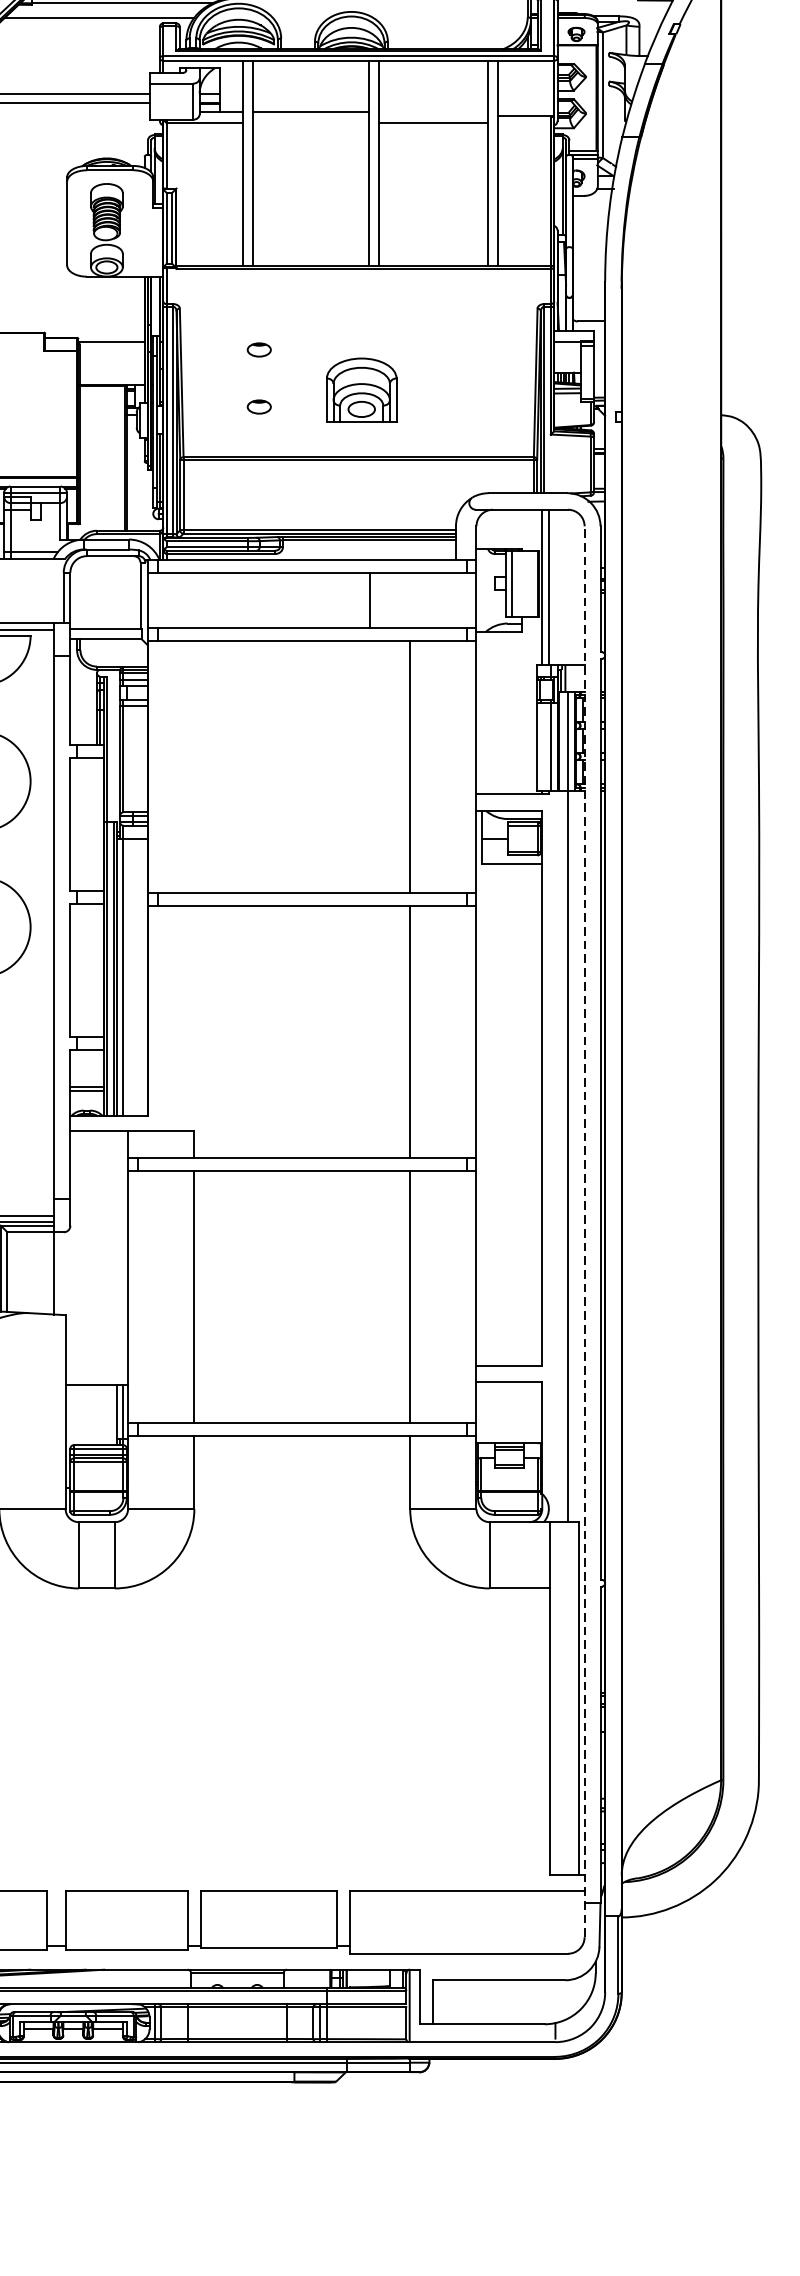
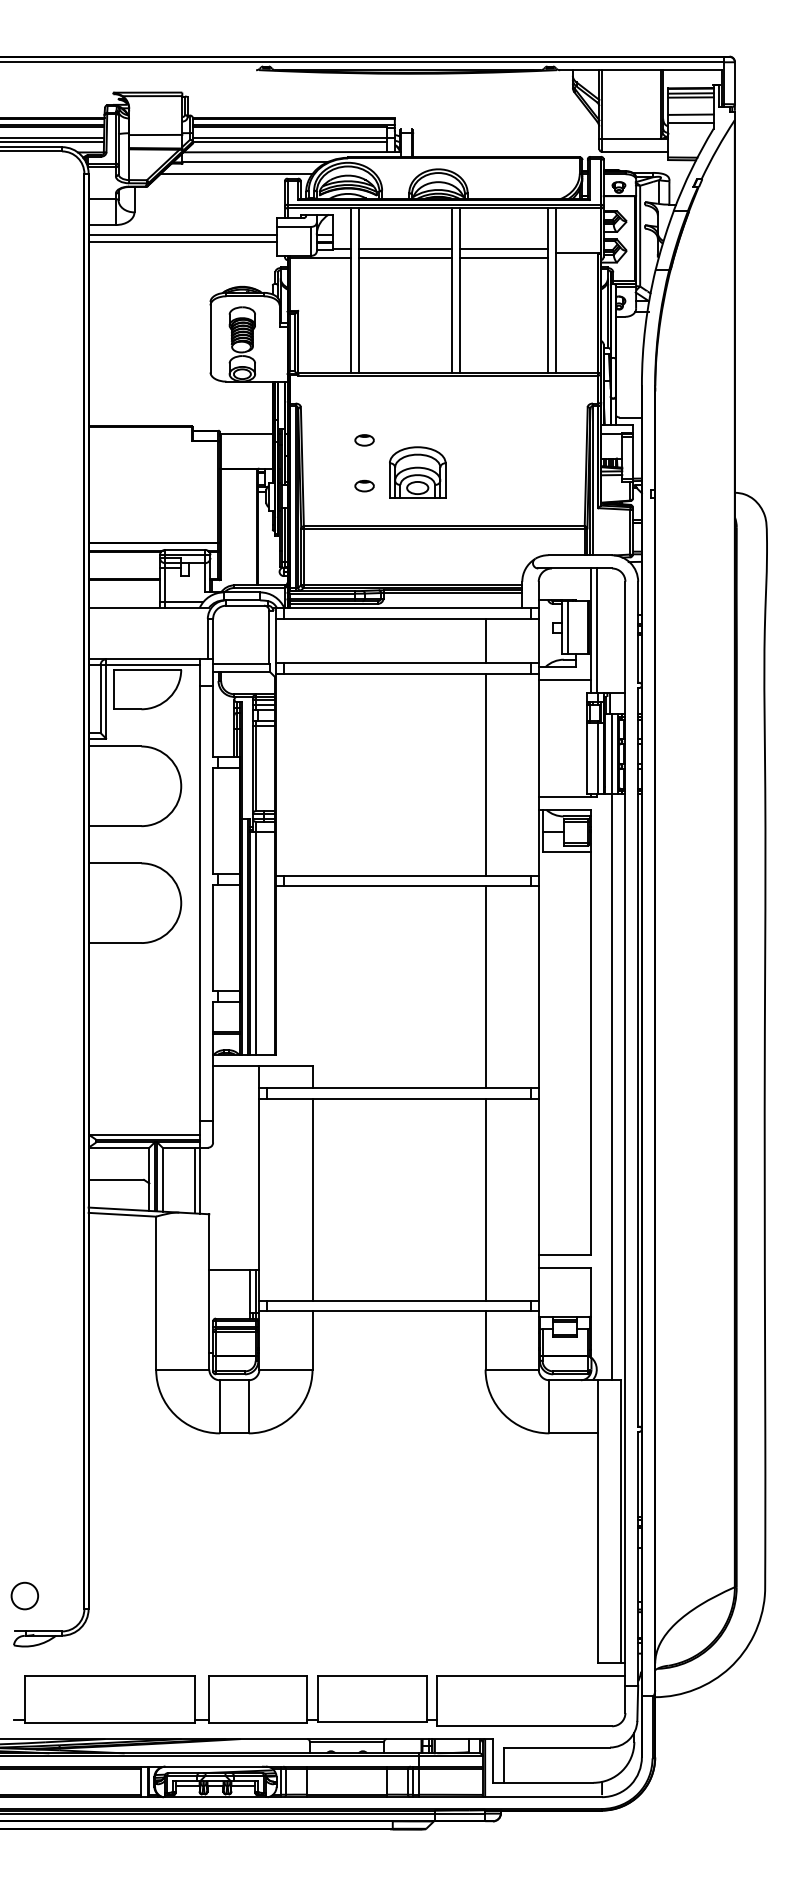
line: (432, 111) -> (503, 249), added
line: (310, 123) -> (405, 258), added
part: (361, 390) -> (417, 472), moved
line: (370, 599) -> (485, 640), moved
line: (508, 649) -> (564, 680), added
line: (584, 1231) -> (625, 1147), dashed -> solid
line: (47, 1273) -> (194, 1180), added

